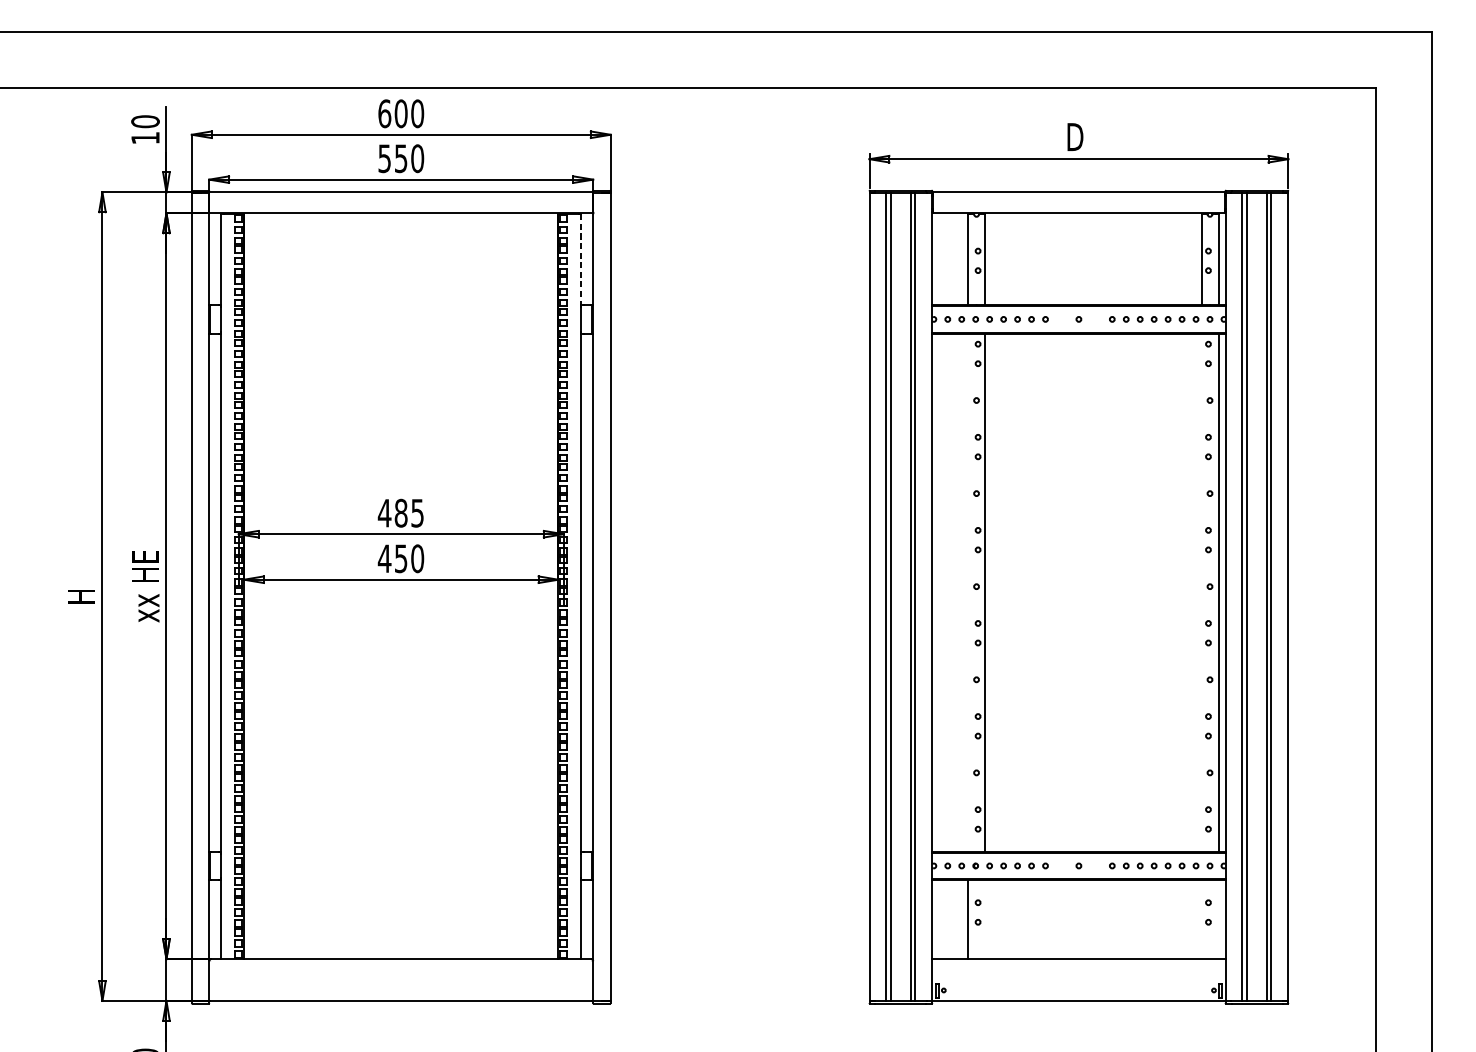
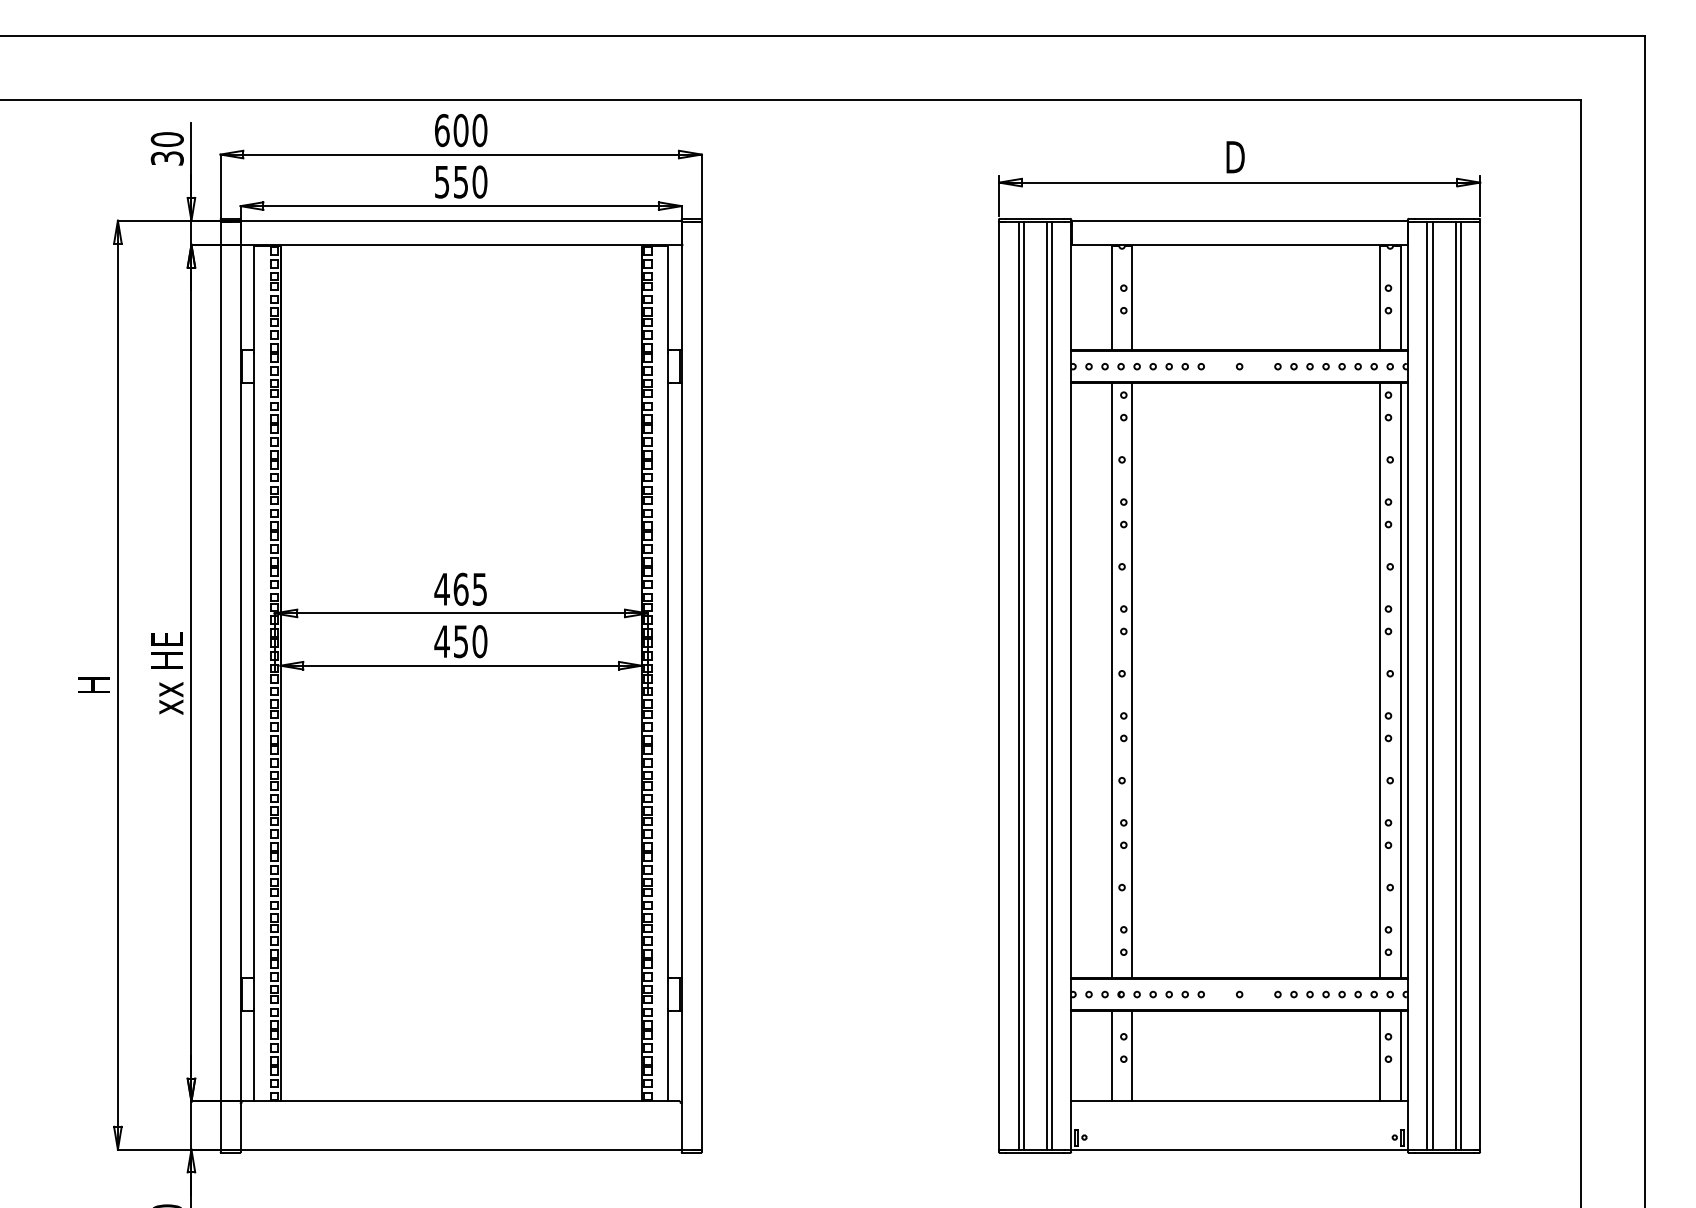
text: (144, 138) -> (166, 158), 10 -> 30
line: (581, 260) -> (668, 298), dashed -> solid
text: (400, 512) -> (460, 588), 485 -> 465
line: (967, 592) -> (1111, 680), added
line: (1201, 592) -> (1380, 680), added
line: (984, 919) -> (1131, 1055), added
line: (1201, 919) -> (1380, 1055), added
line: (1218, 919) -> (1400, 1055), added

